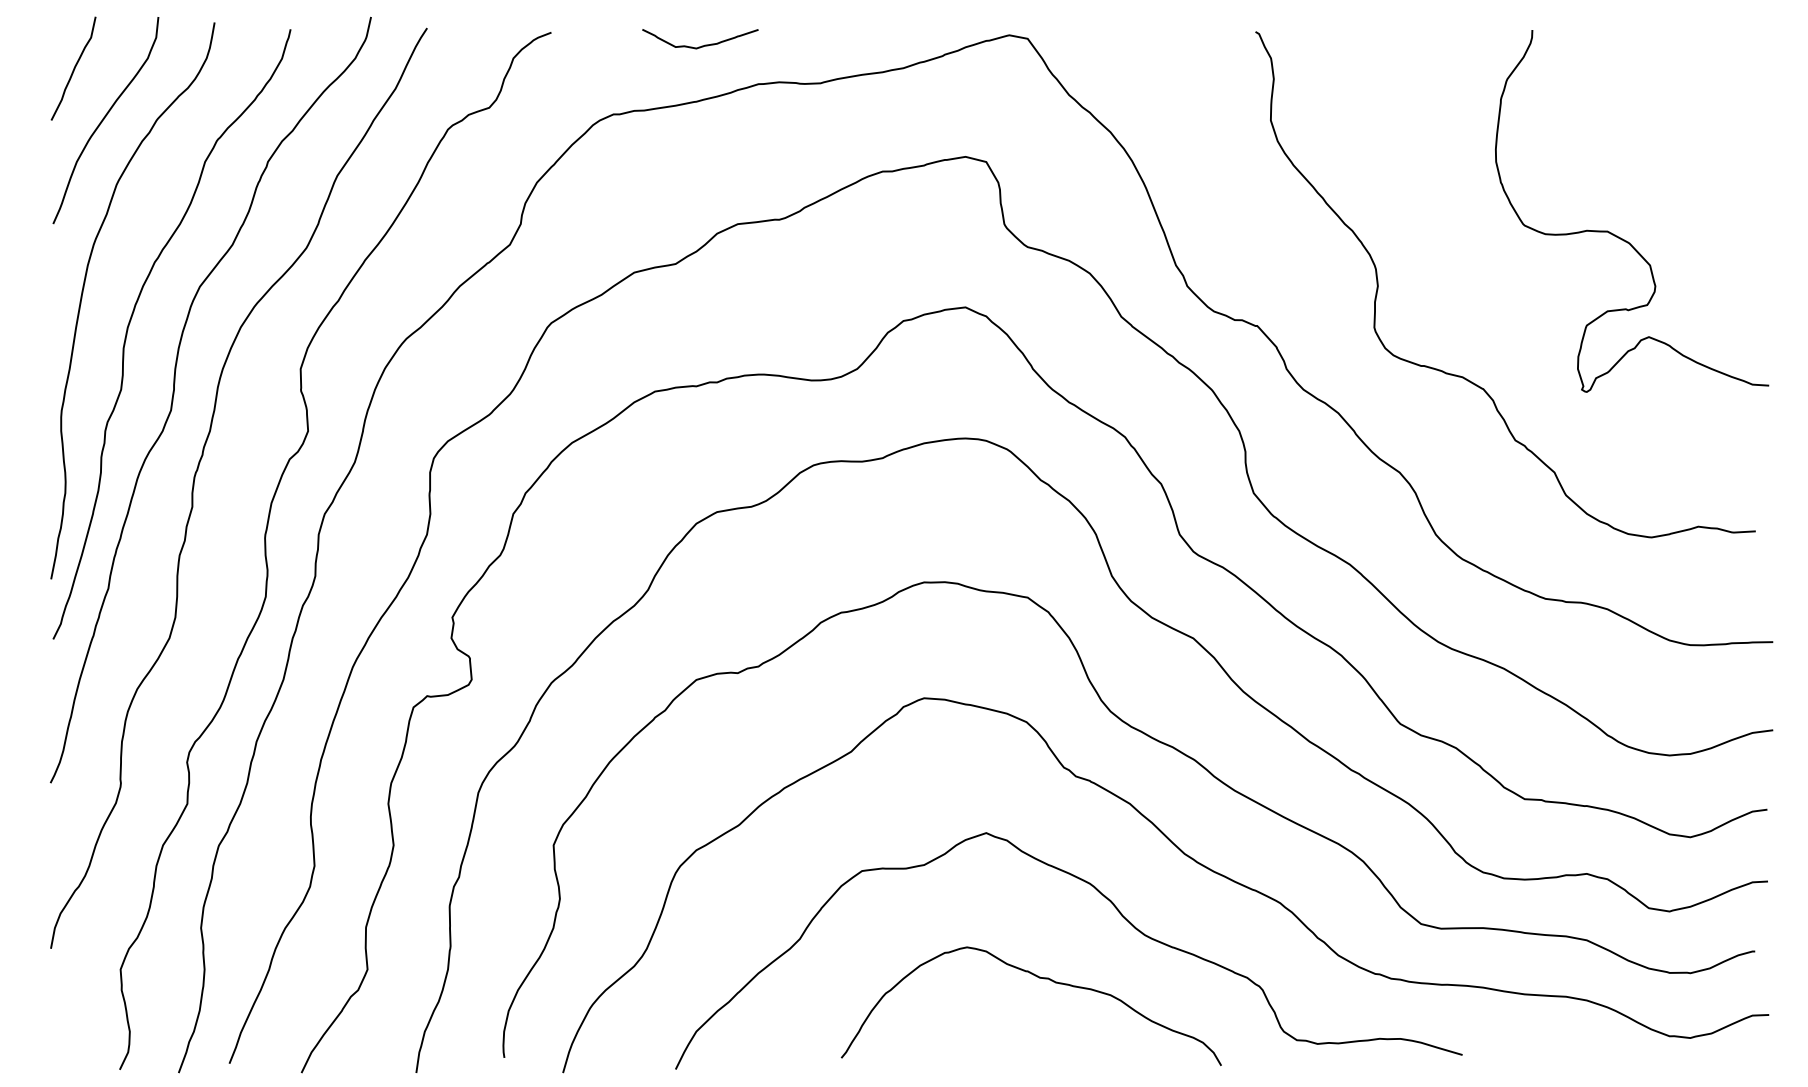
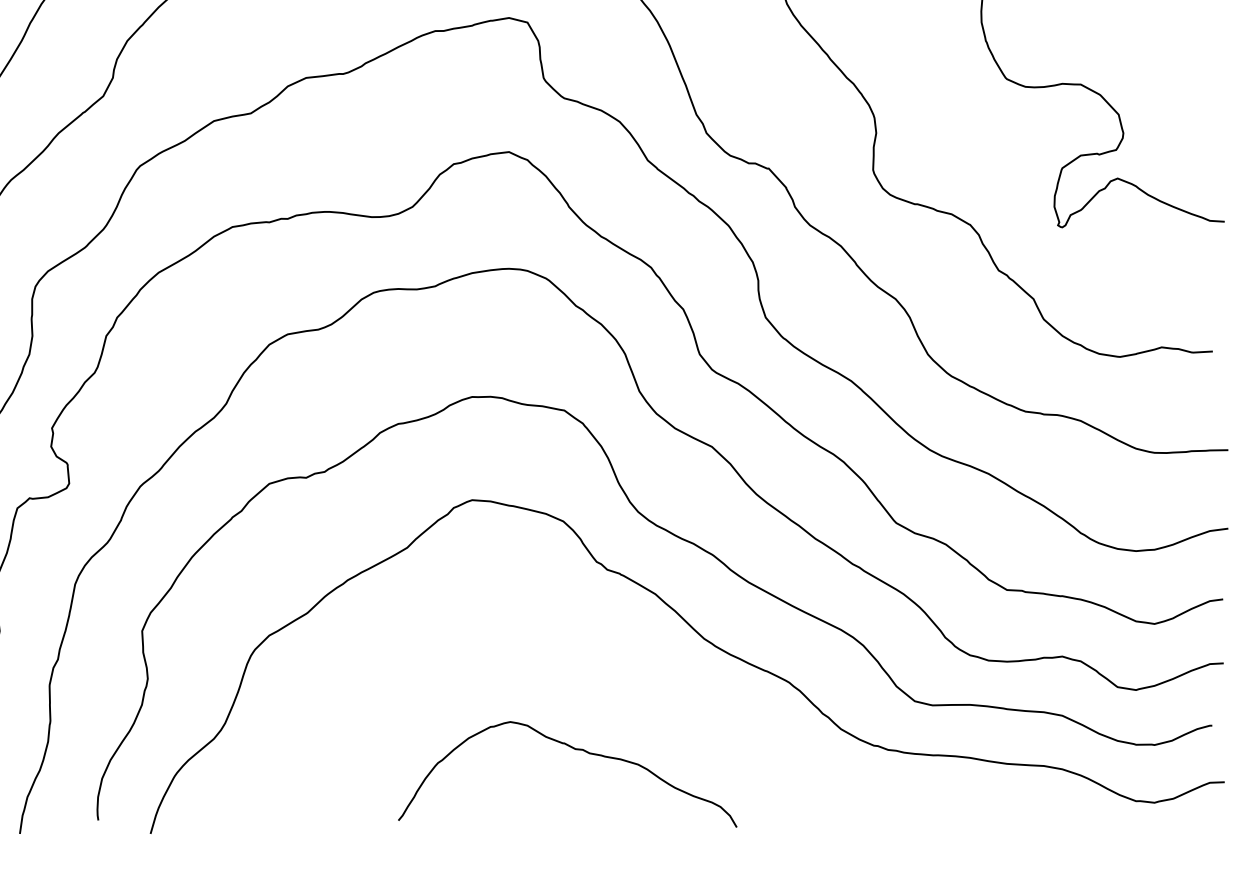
curve: (1117, 911) -> (644, 690), removed

